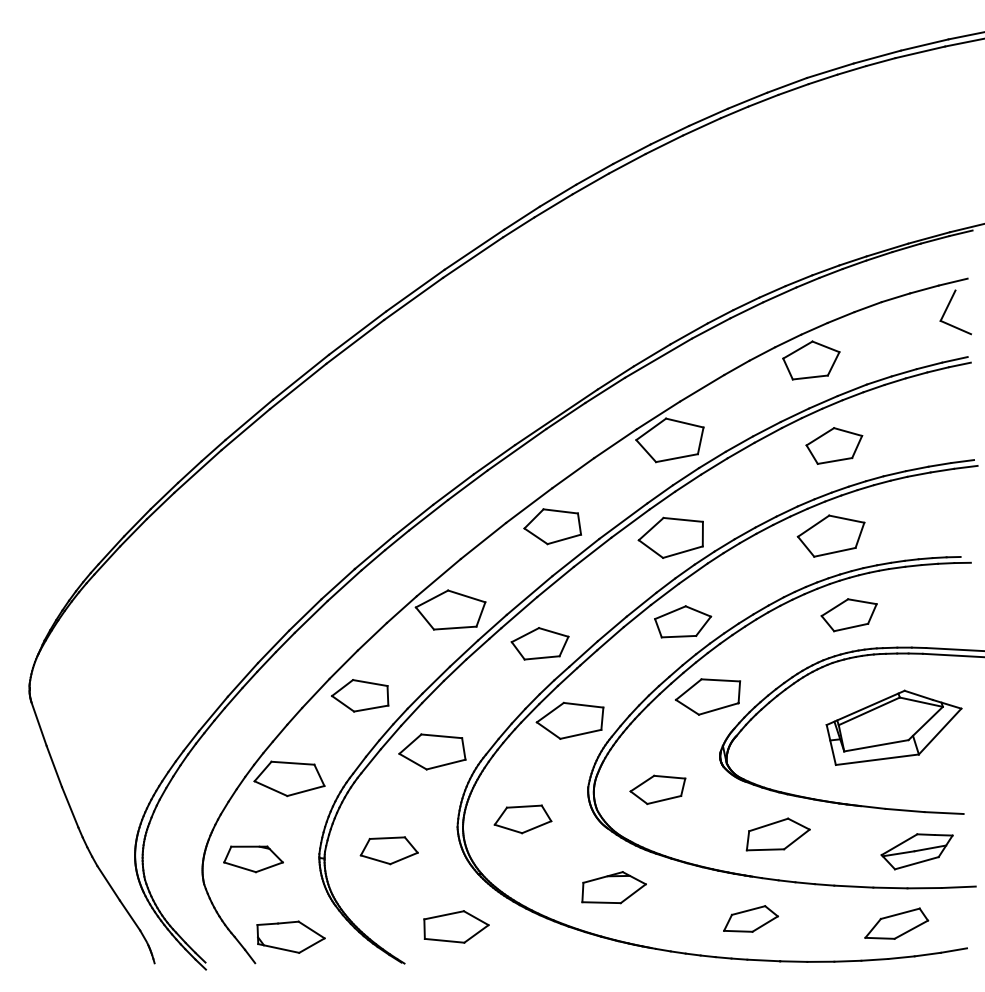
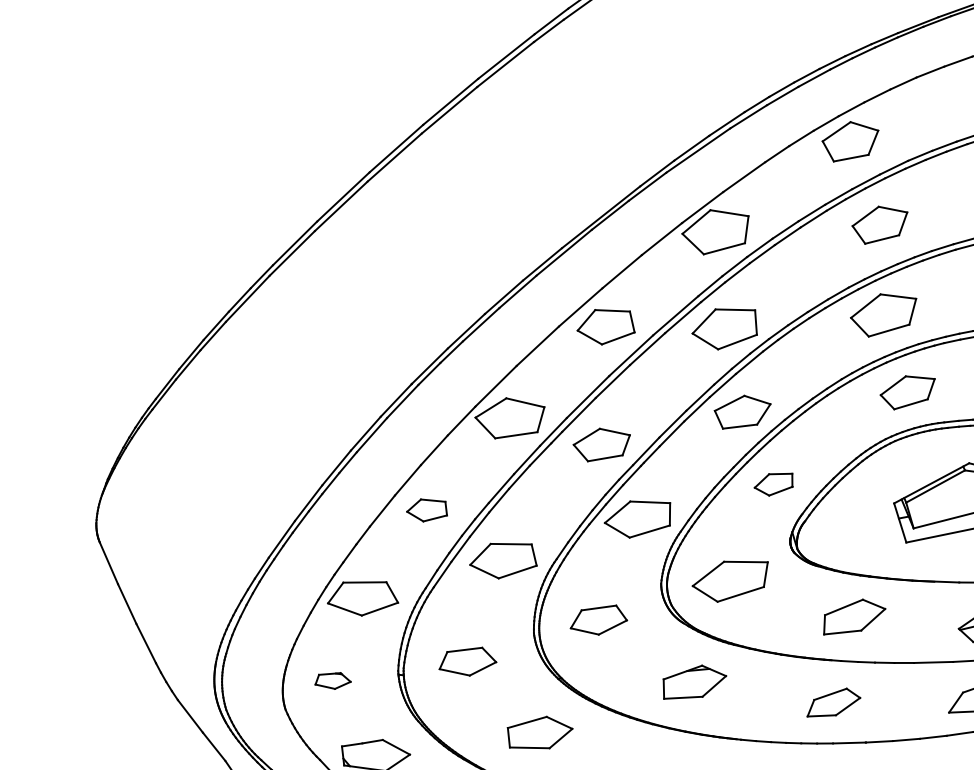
part: (360, 695) -> (427, 509), size x0.7
part: (708, 696) -> (774, 484), size x0.6
part: (657, 789) -> (730, 580), size x1.4
part: (253, 859) -> (332, 681), size x0.6

